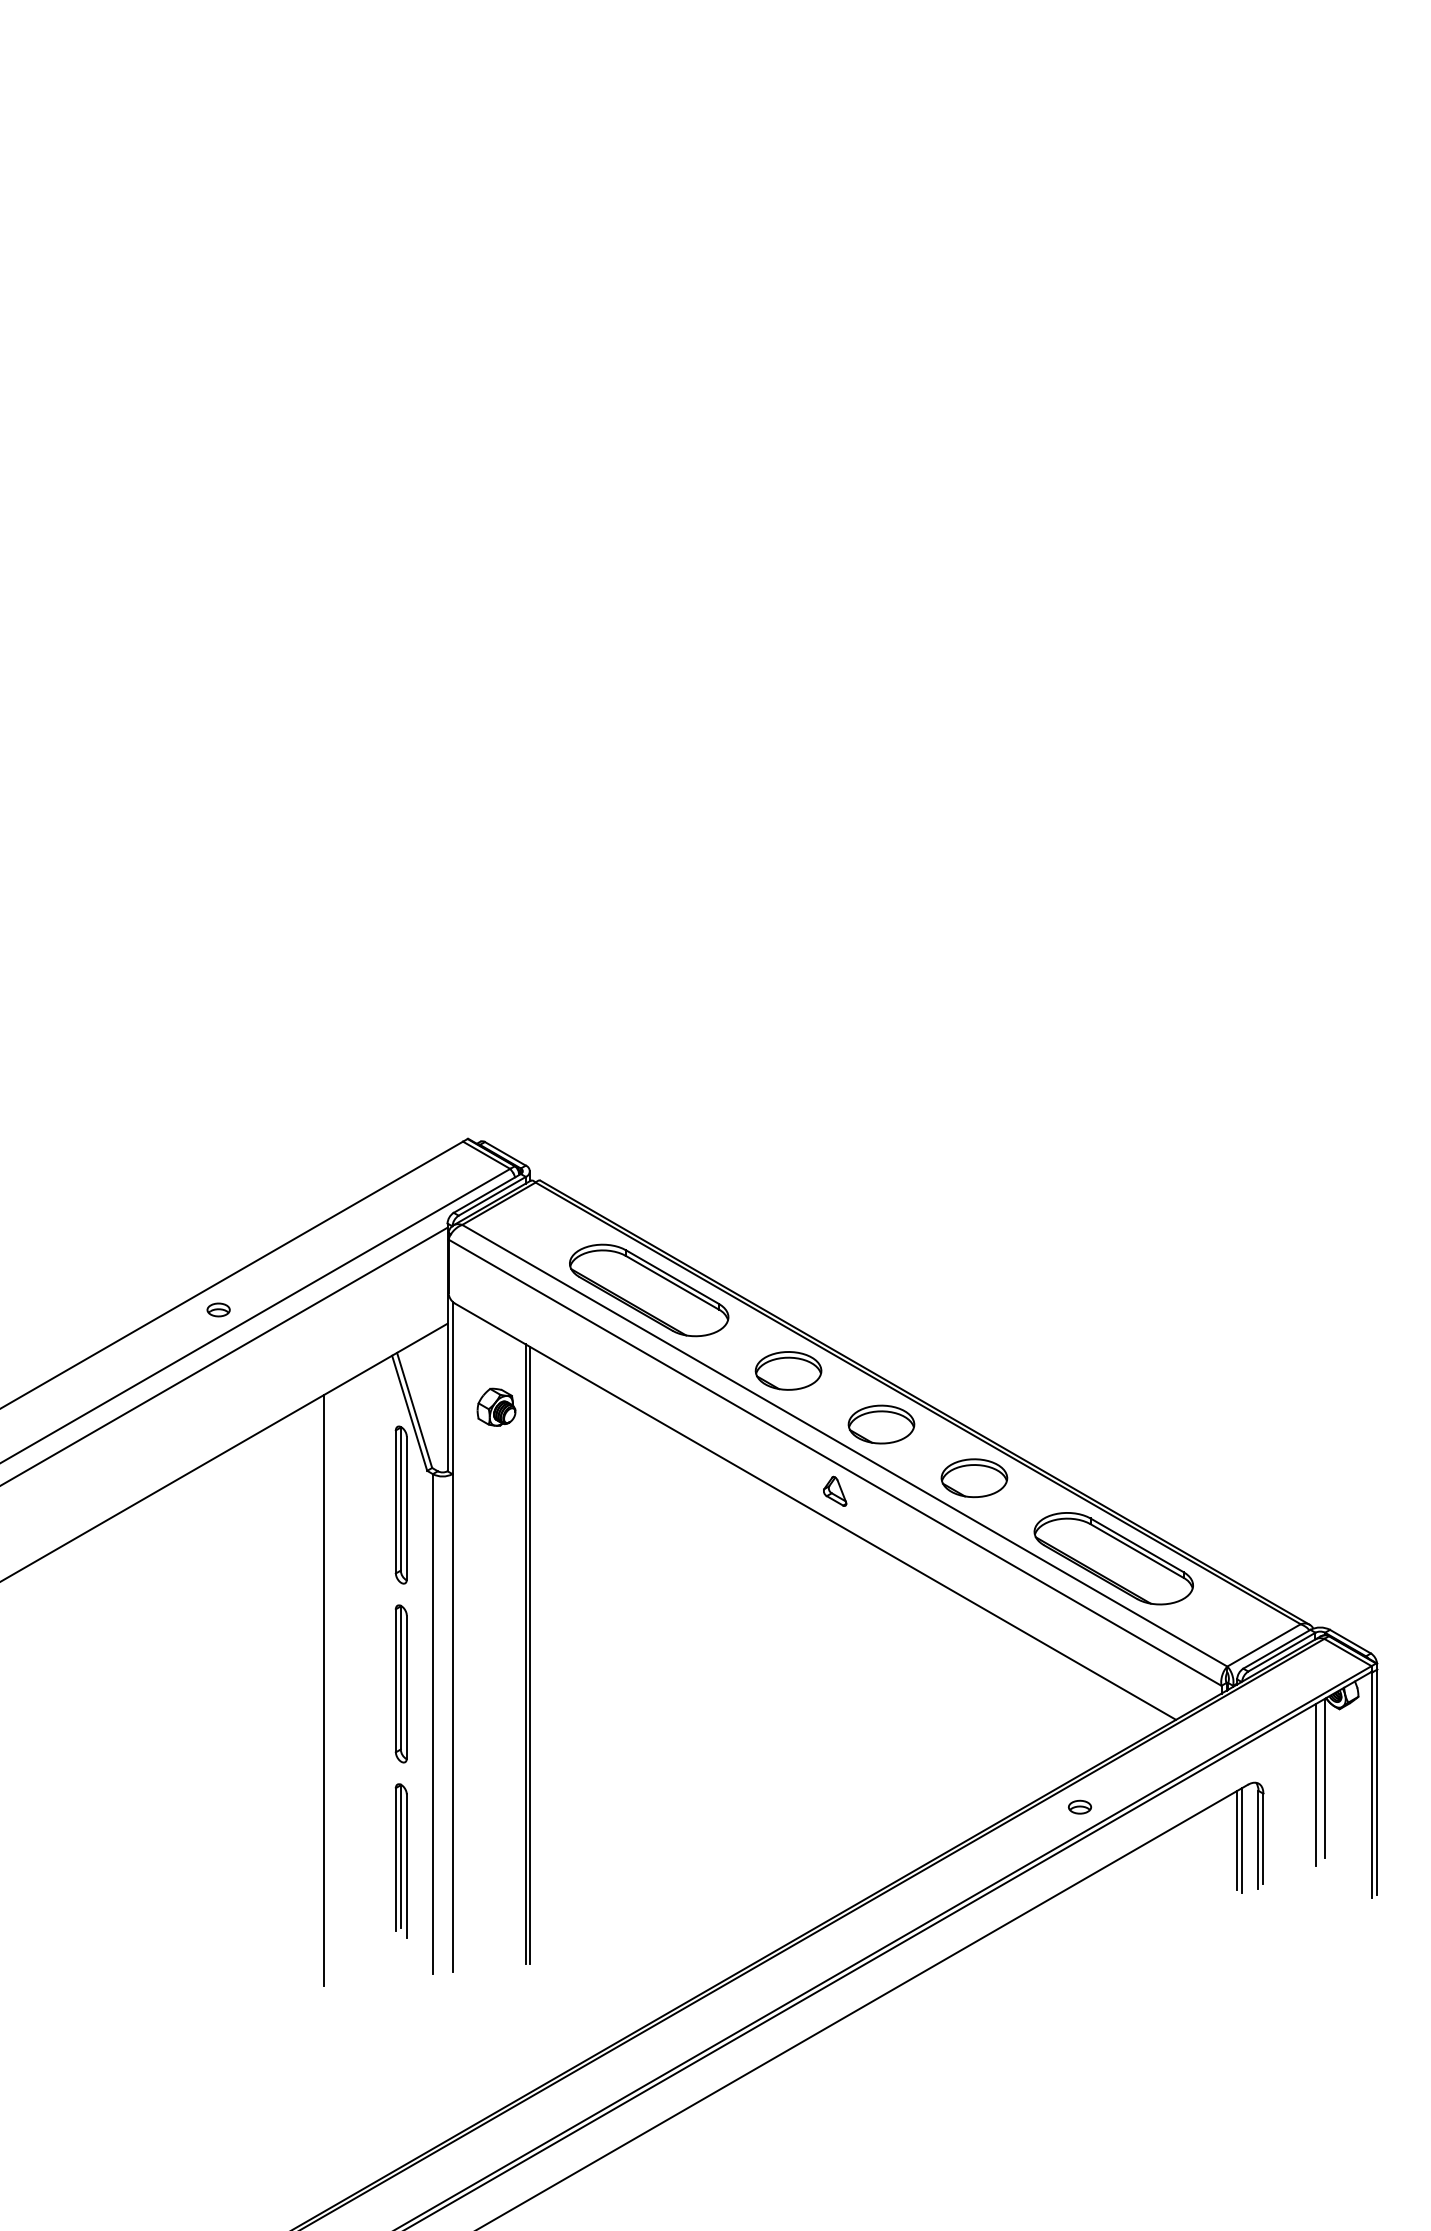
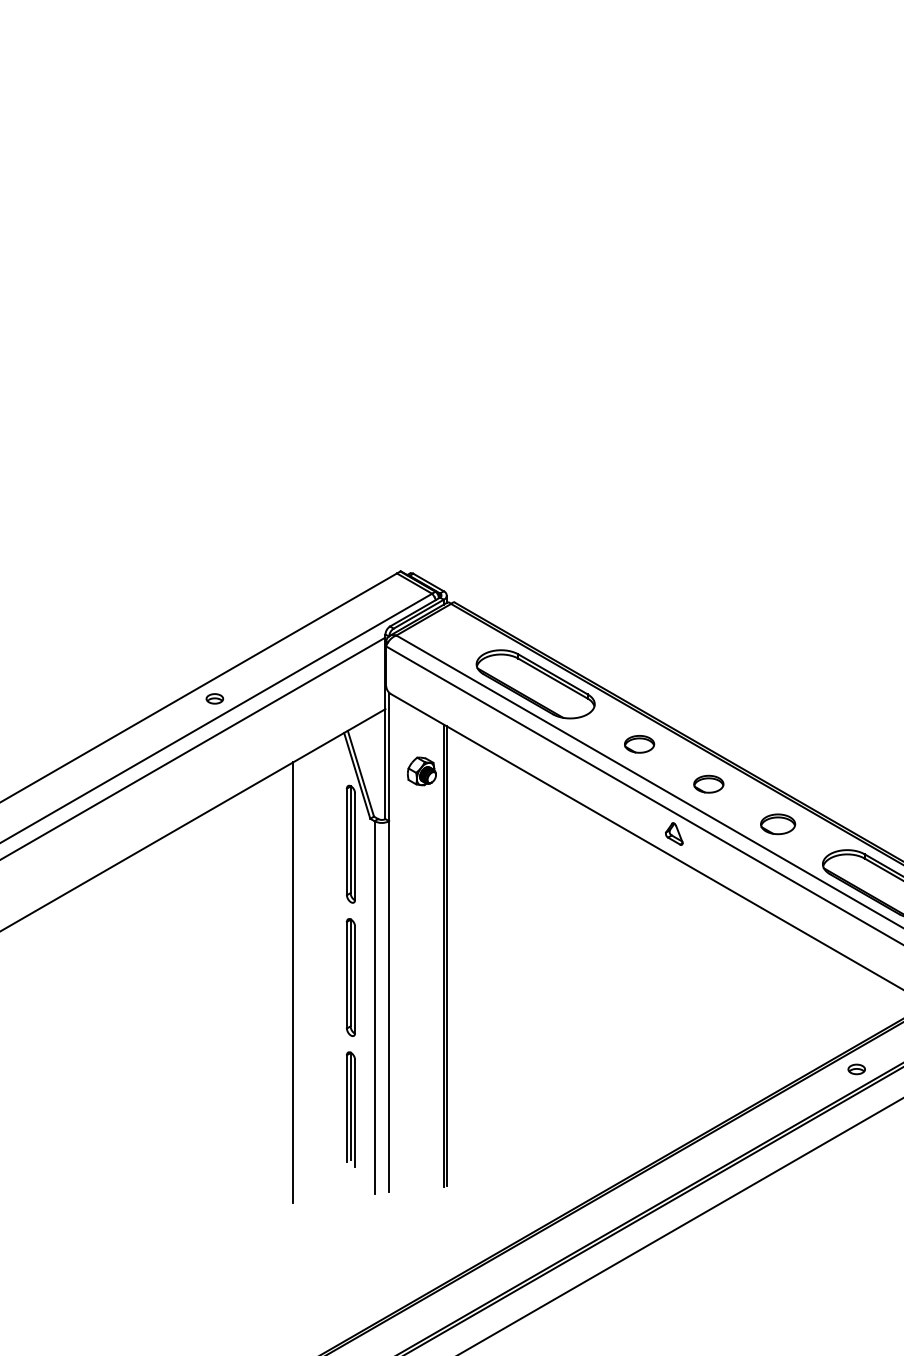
part: (788, 1370) -> (639, 743), size x0.6
part: (881, 1424) -> (708, 784), size x0.6
part: (974, 1478) -> (778, 824), size x0.7

